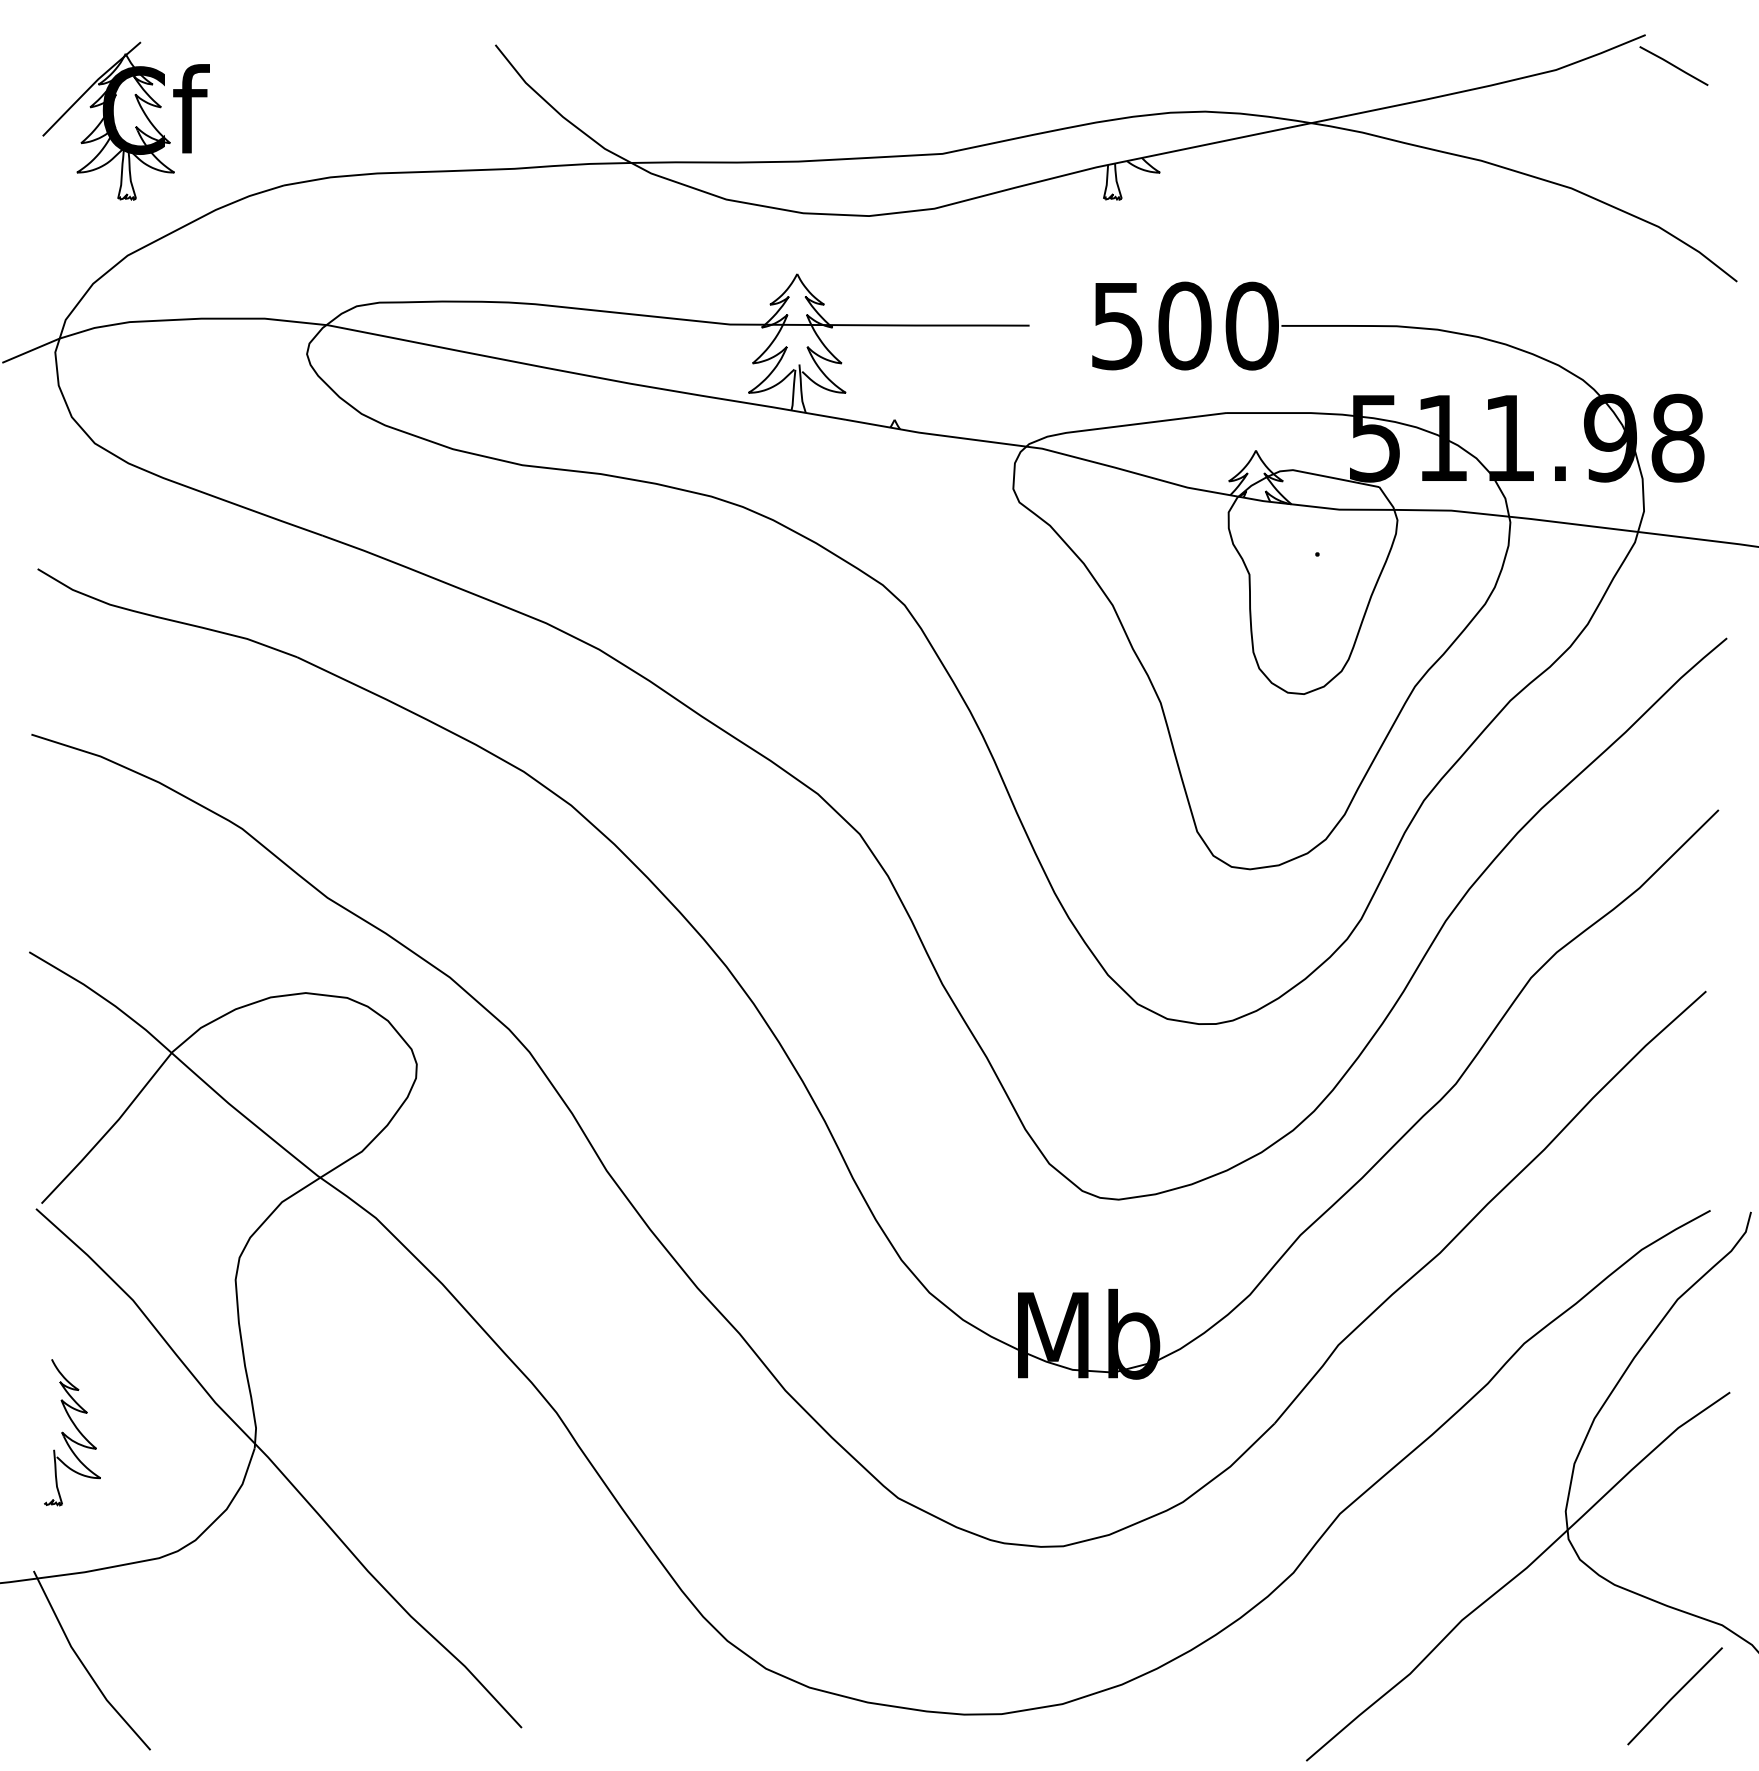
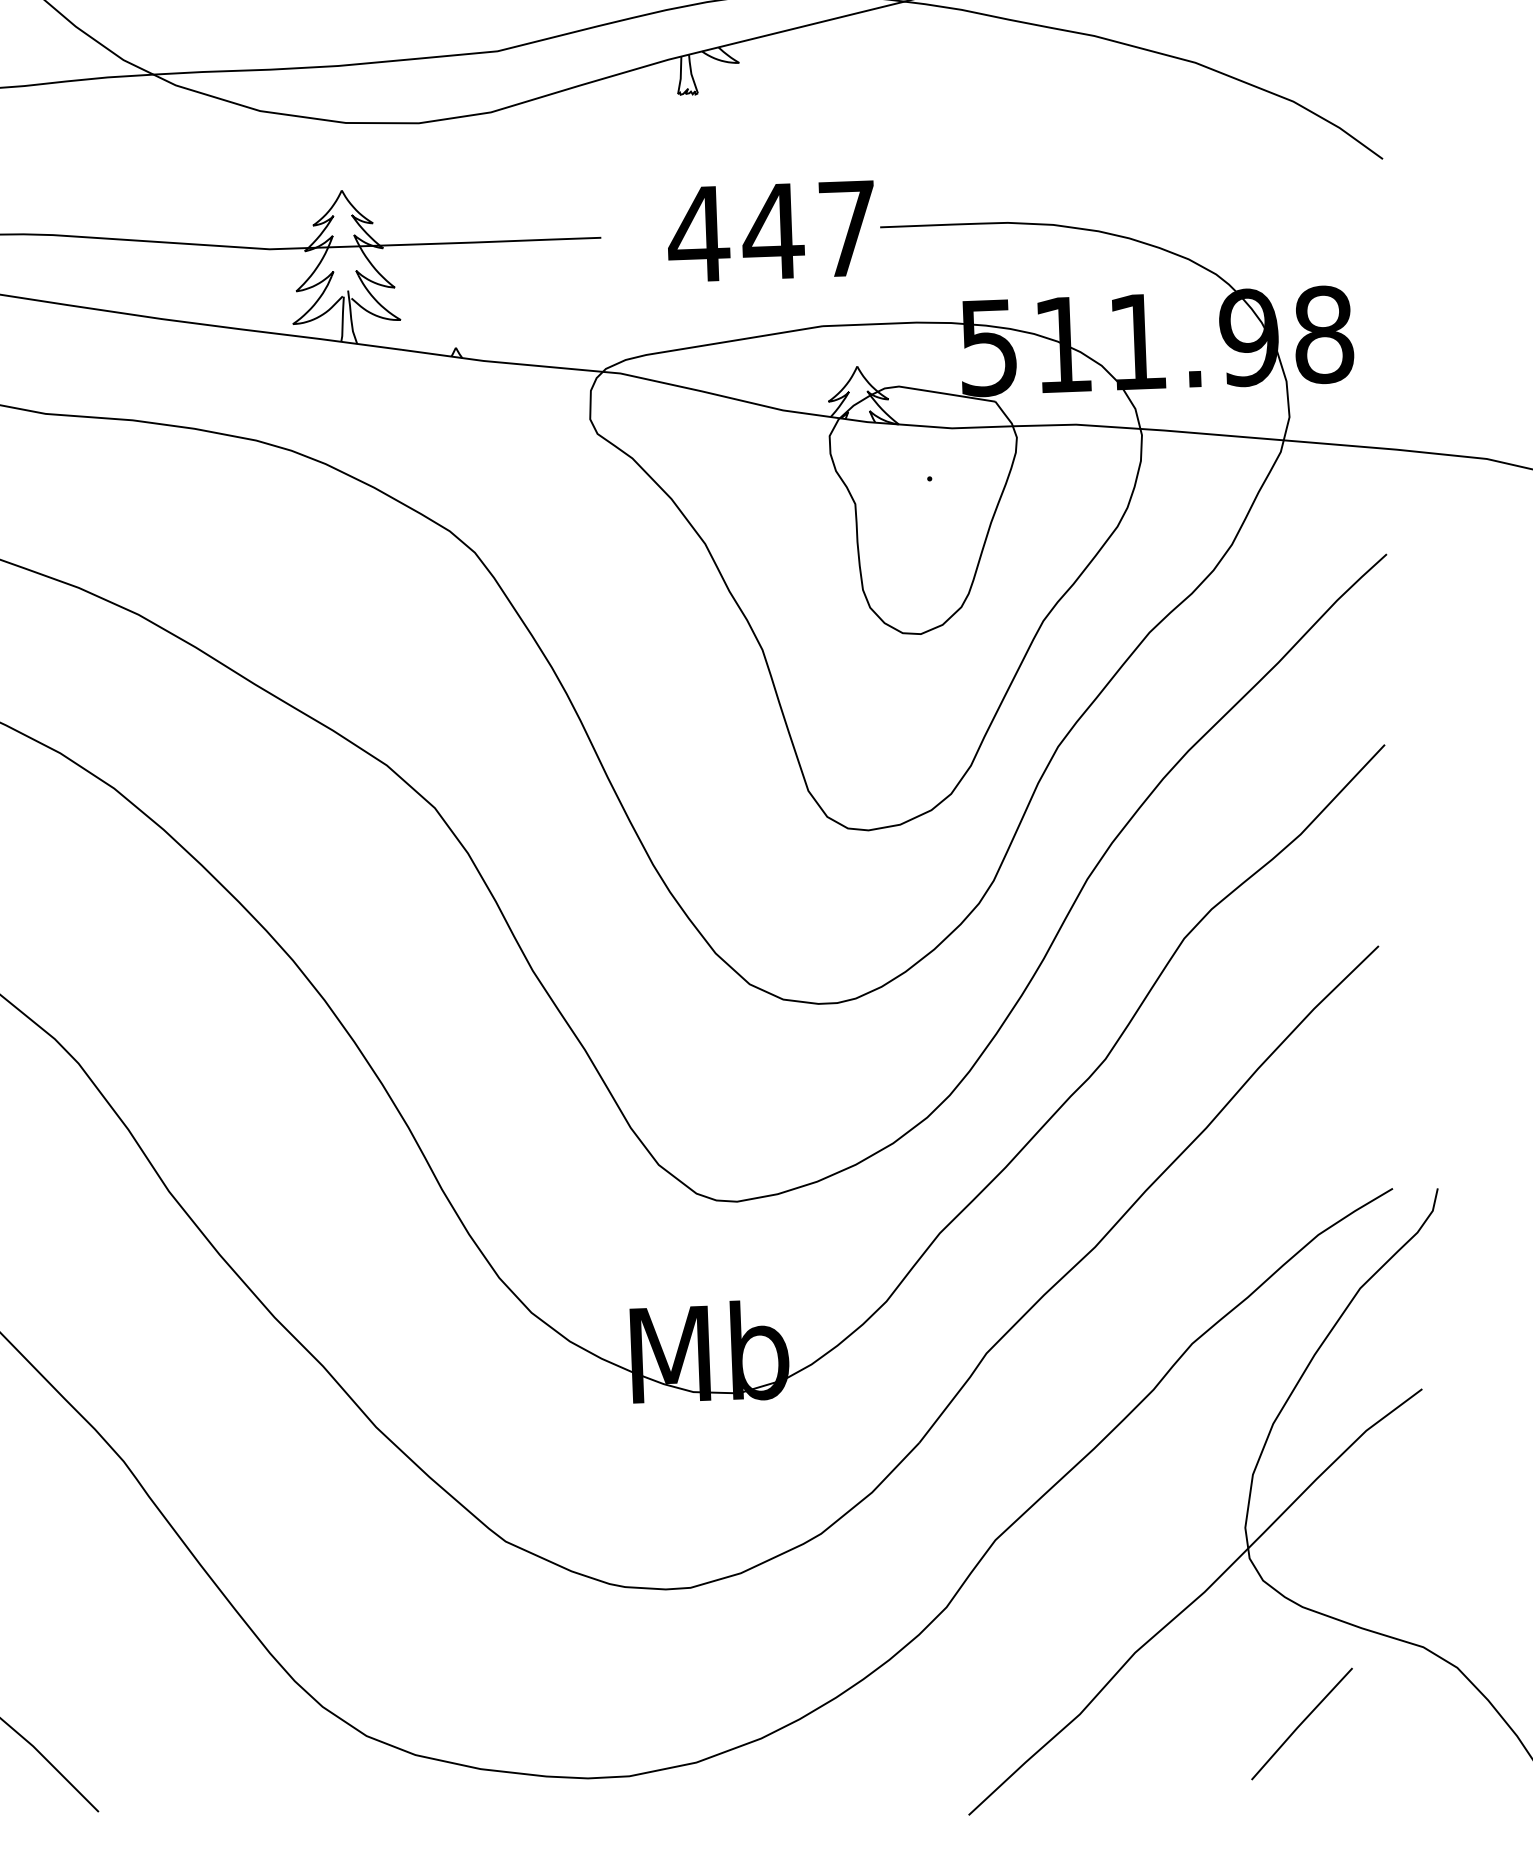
text: (1183, 325) -> (771, 231), 500 -> 447
line: (1674, 1696) -> (1301, 1724), moved

